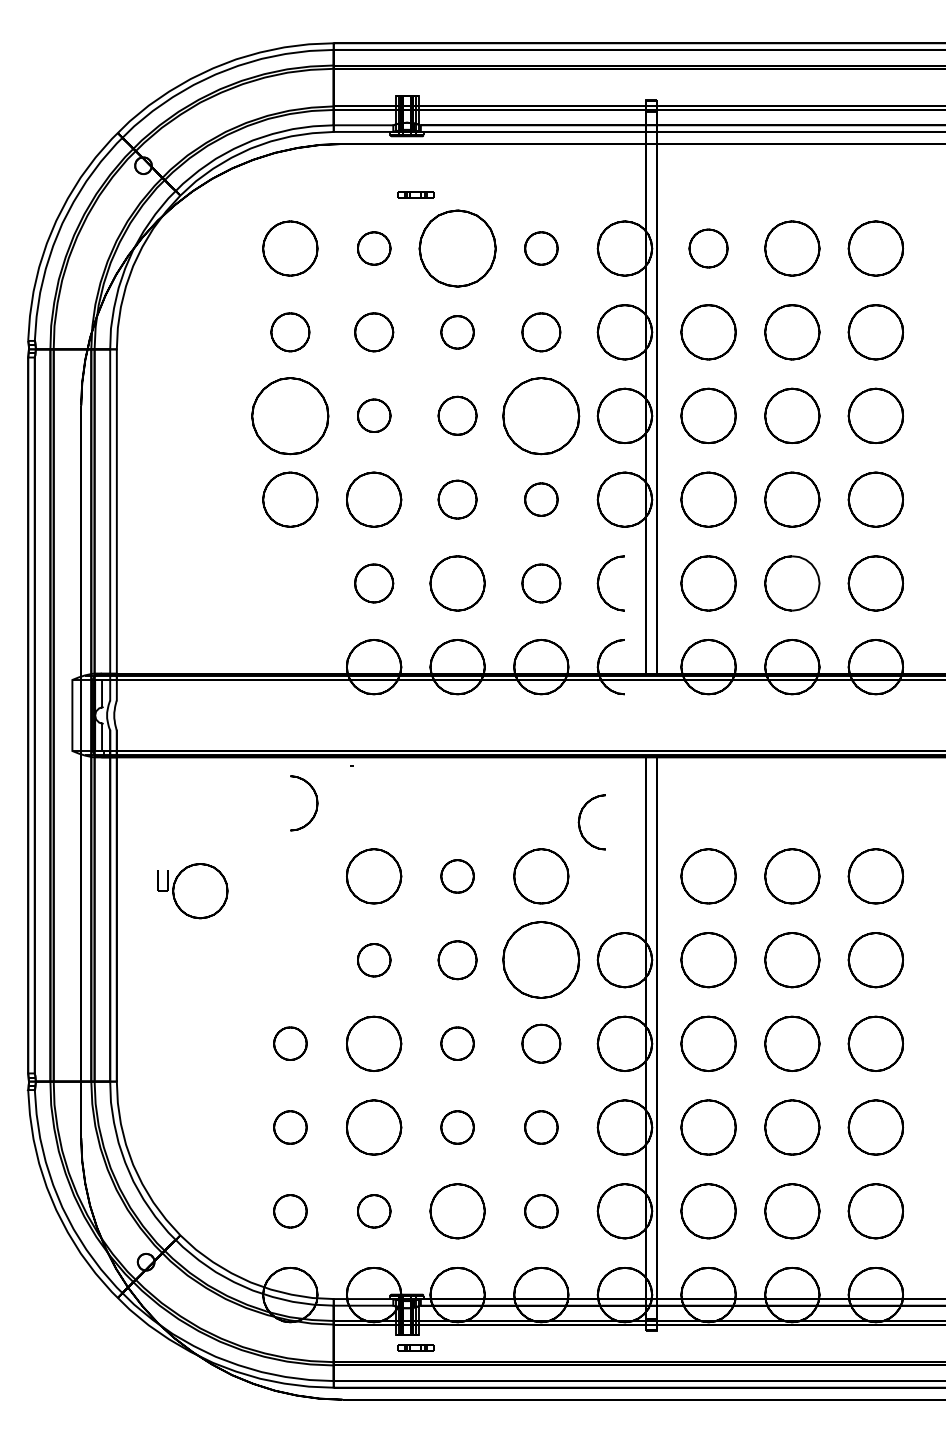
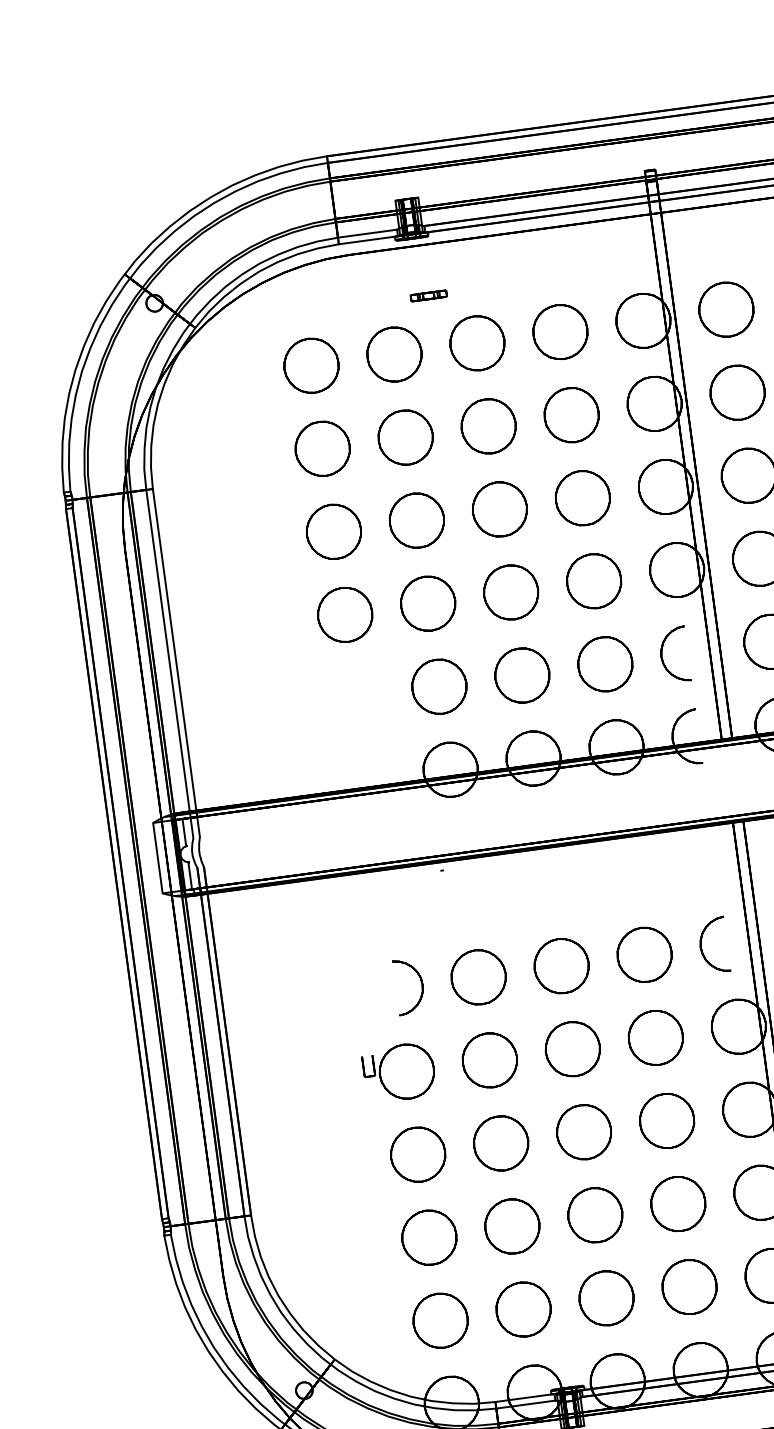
part: (374, 248) -> (394, 354), size x1.67
part: (457, 248) -> (477, 343), size x0.71
part: (541, 248) -> (560, 332), size x1.67
part: (708, 248) -> (726, 309), size x1.43
part: (290, 332) -> (322, 449), size x1.43
part: (374, 332) -> (406, 437), size x1.43
part: (457, 332) -> (488, 426), size x1.67
part: (541, 332) -> (571, 415), size x1.43
part: (290, 415) -> (334, 531), size x0.71
part: (374, 415) -> (417, 520), size x1.67
part: (457, 415) -> (499, 508), size x1.43
part: (541, 415) -> (583, 497), size x0.71
part: (457, 499) -> (510, 592), size x1.43
part: (541, 499) -> (594, 581), size x1.67
part: (374, 583) -> (439, 686), size x1.43
part: (541, 583) -> (605, 664), size x1.43
part: (316, 803) -> (421, 985), moved
part: (580, 824) -> (702, 949), moved
part: (457, 876) -> (561, 966), size x1.67
part: (192, 891) -> (399, 1073), moved
part: (374, 960) -> (490, 1060), size x1.67
part: (457, 960) -> (572, 1049), size x1.43
part: (541, 960) -> (656, 1038), size x0.71
part: (290, 1043) -> (418, 1154), size x1.67
part: (457, 1043) -> (583, 1131), size x1.67
part: (541, 1043) -> (667, 1120), size x1.43
part: (290, 1127) -> (429, 1237), size x1.67
part: (457, 1127) -> (595, 1215), size x1.67
part: (541, 1127) -> (678, 1203), size x1.67
part: (290, 1211) -> (440, 1320), size x1.67
part: (374, 1211) -> (524, 1309), size x1.67
part: (541, 1211) -> (689, 1287), size x1.67

